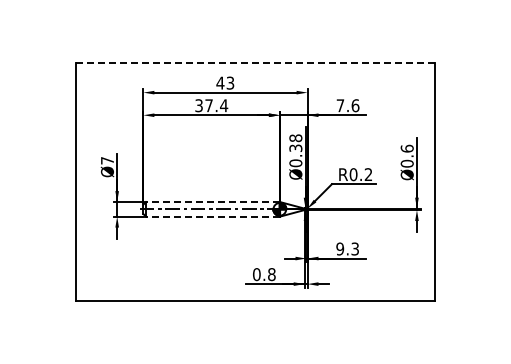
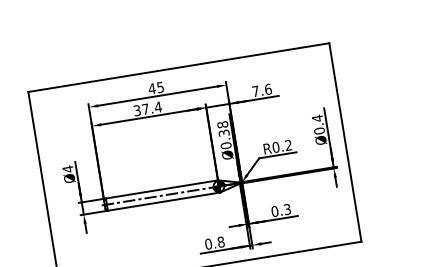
line: (255, 63) -> (178, 67), dashed -> solid
text: (230, 82) -> (160, 86), 43 -> 45
text: (406, 148) -> (316, 118), Ø0.6 -> Ø0.4
text: (107, 160) -> (68, 168), Ø7 -> Ø4
line: (212, 202) -> (161, 189), dashed -> solid
line: (212, 216) -> (163, 201), dashed -> solid
text: (339, 248) -> (274, 211), 9.3 -> 0.3

